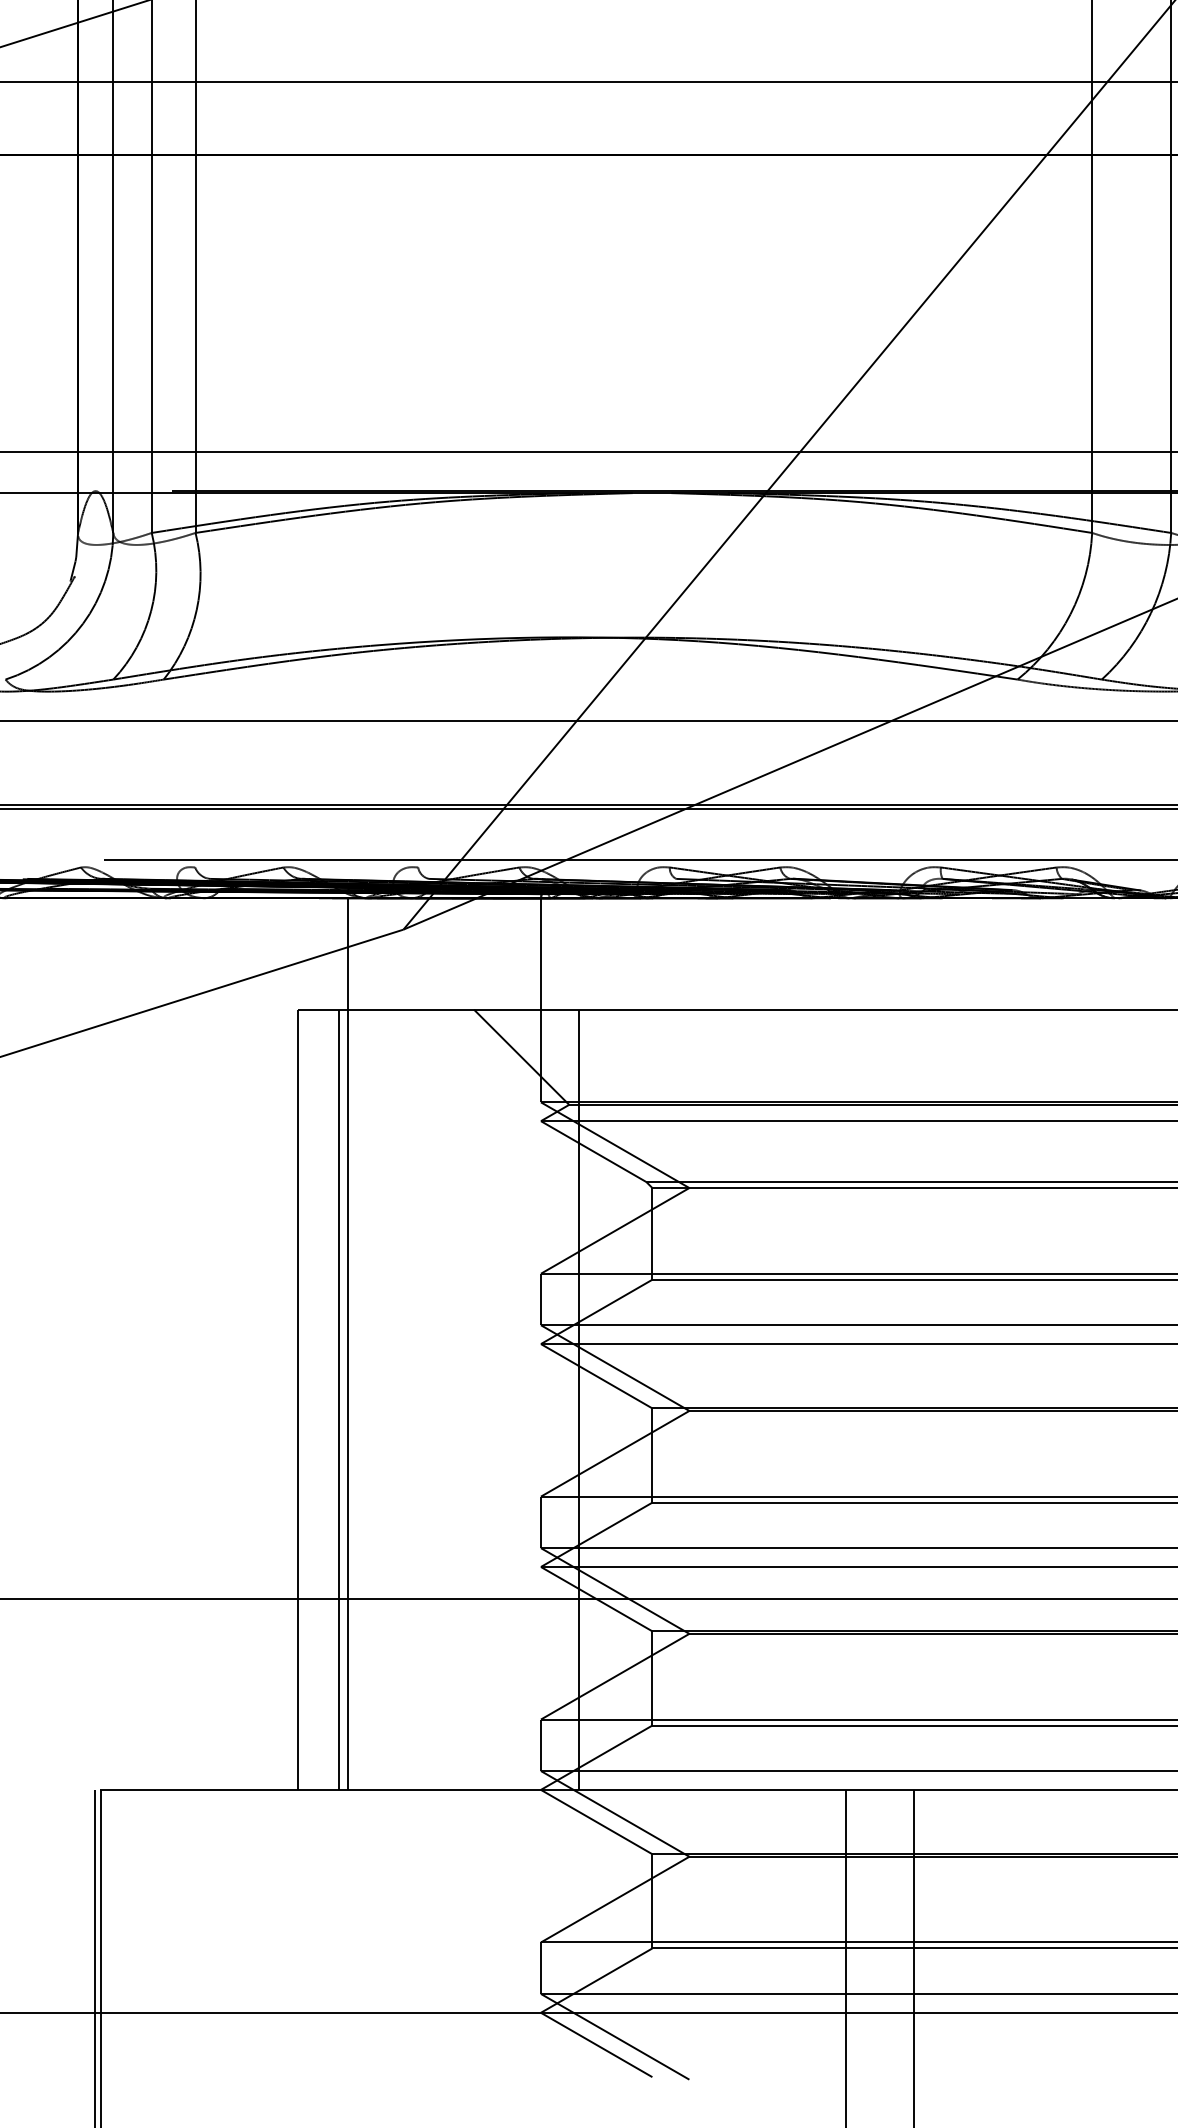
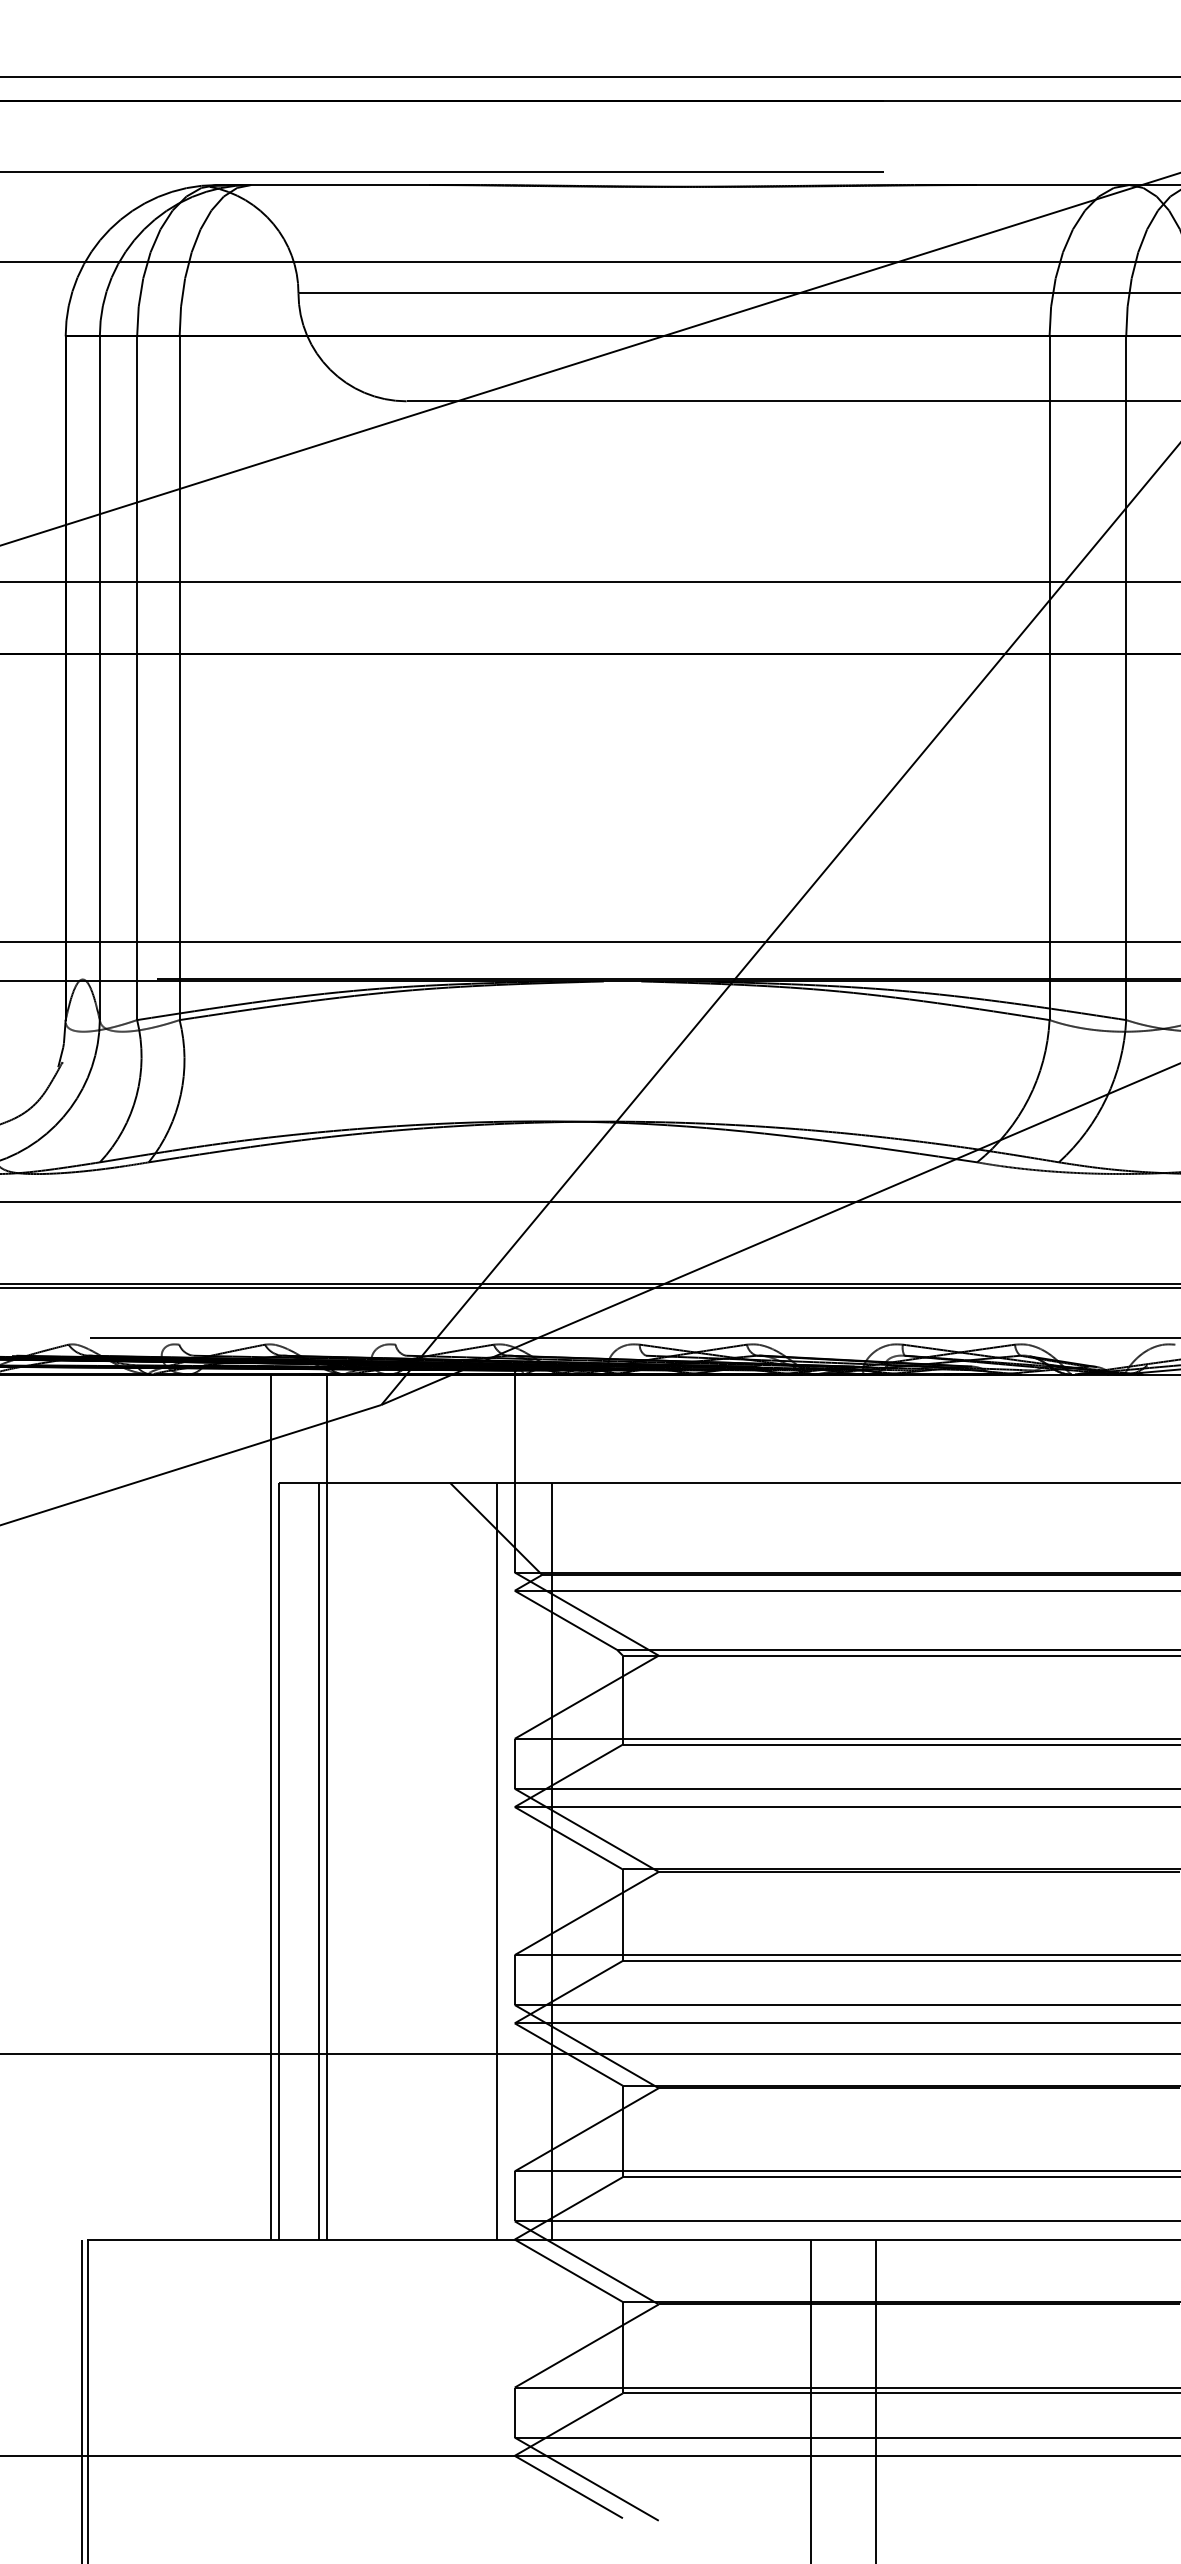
line: (290, 1343) -> (271, 1806), added
line: (522, 1399) -> (496, 1860), added

